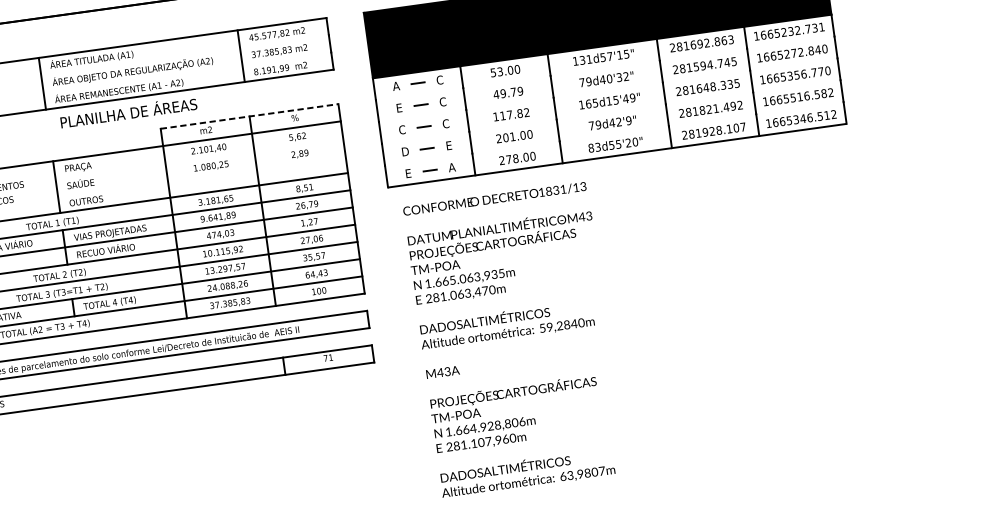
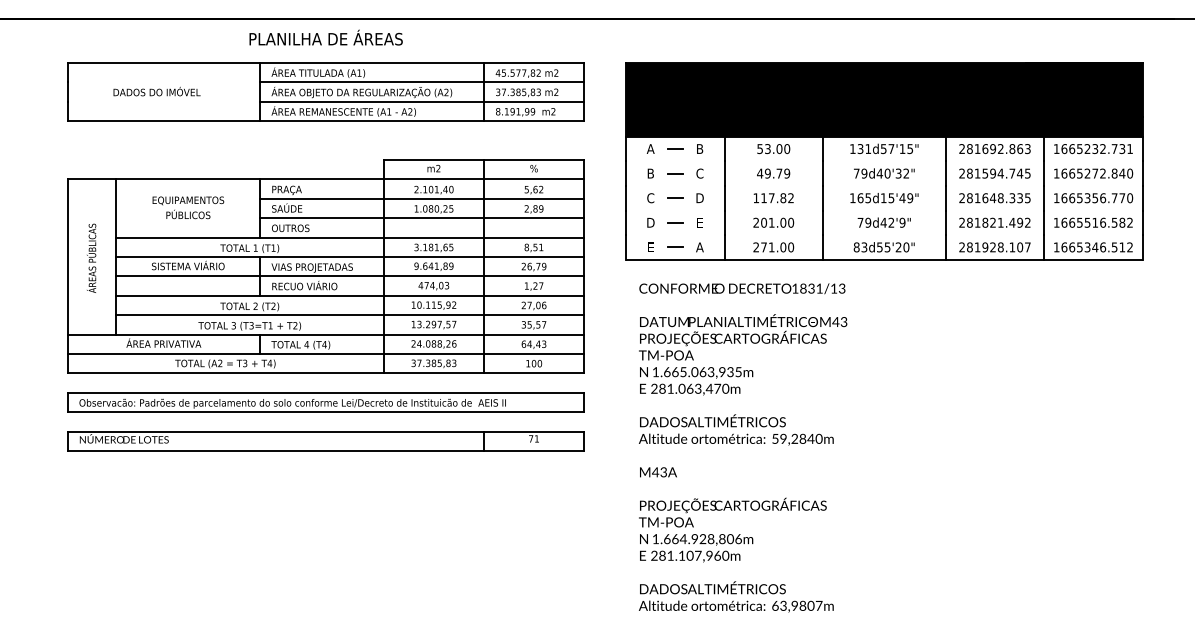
line: (185, 55) -> (422, 82), added
line: (187, 72) -> (422, 101), added
text: (439, 80) -> (699, 149), C -> B
text: (399, 107) -> (650, 173), E -> B
text: (128, 112) -> (325, 37), moved
line: (249, 116) -> (484, 159), dashed -> solid
text: (445, 124) -> (699, 198), C -> D
line: (199, 158) -> (422, 198), added
text: (515, 158) -> (771, 247), 278.00 -> 271.00
line: (202, 176) -> (422, 218), added

